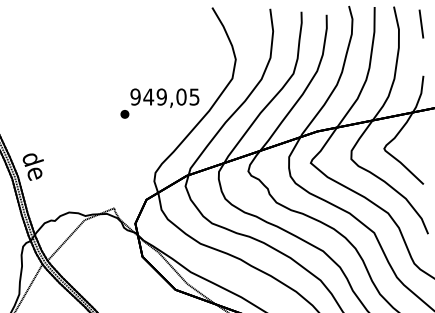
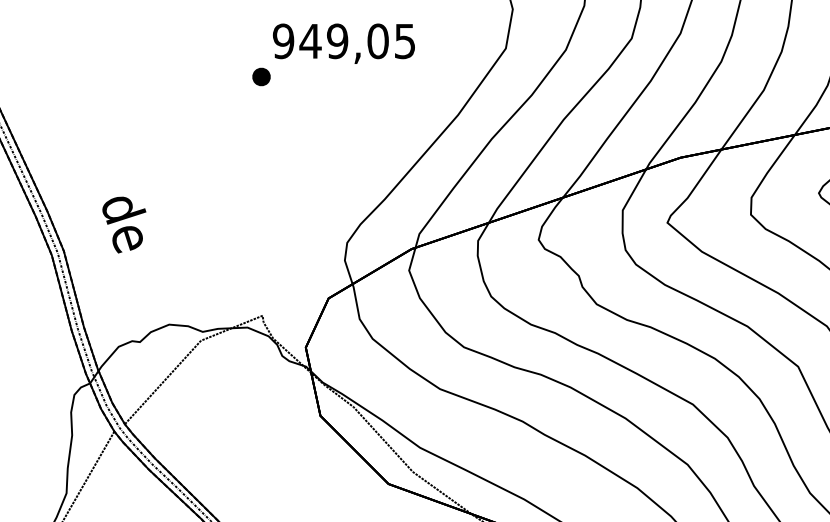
text: (159, 103) -> (332, 54), moved
text: (32, 166) -> (122, 223), moved

